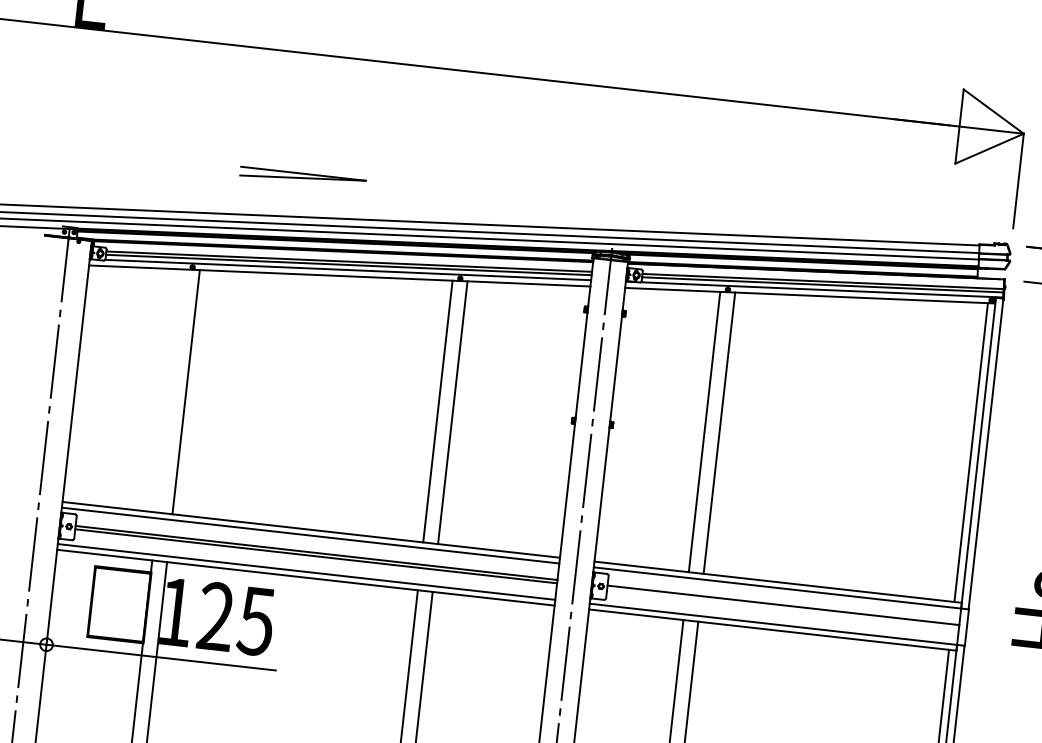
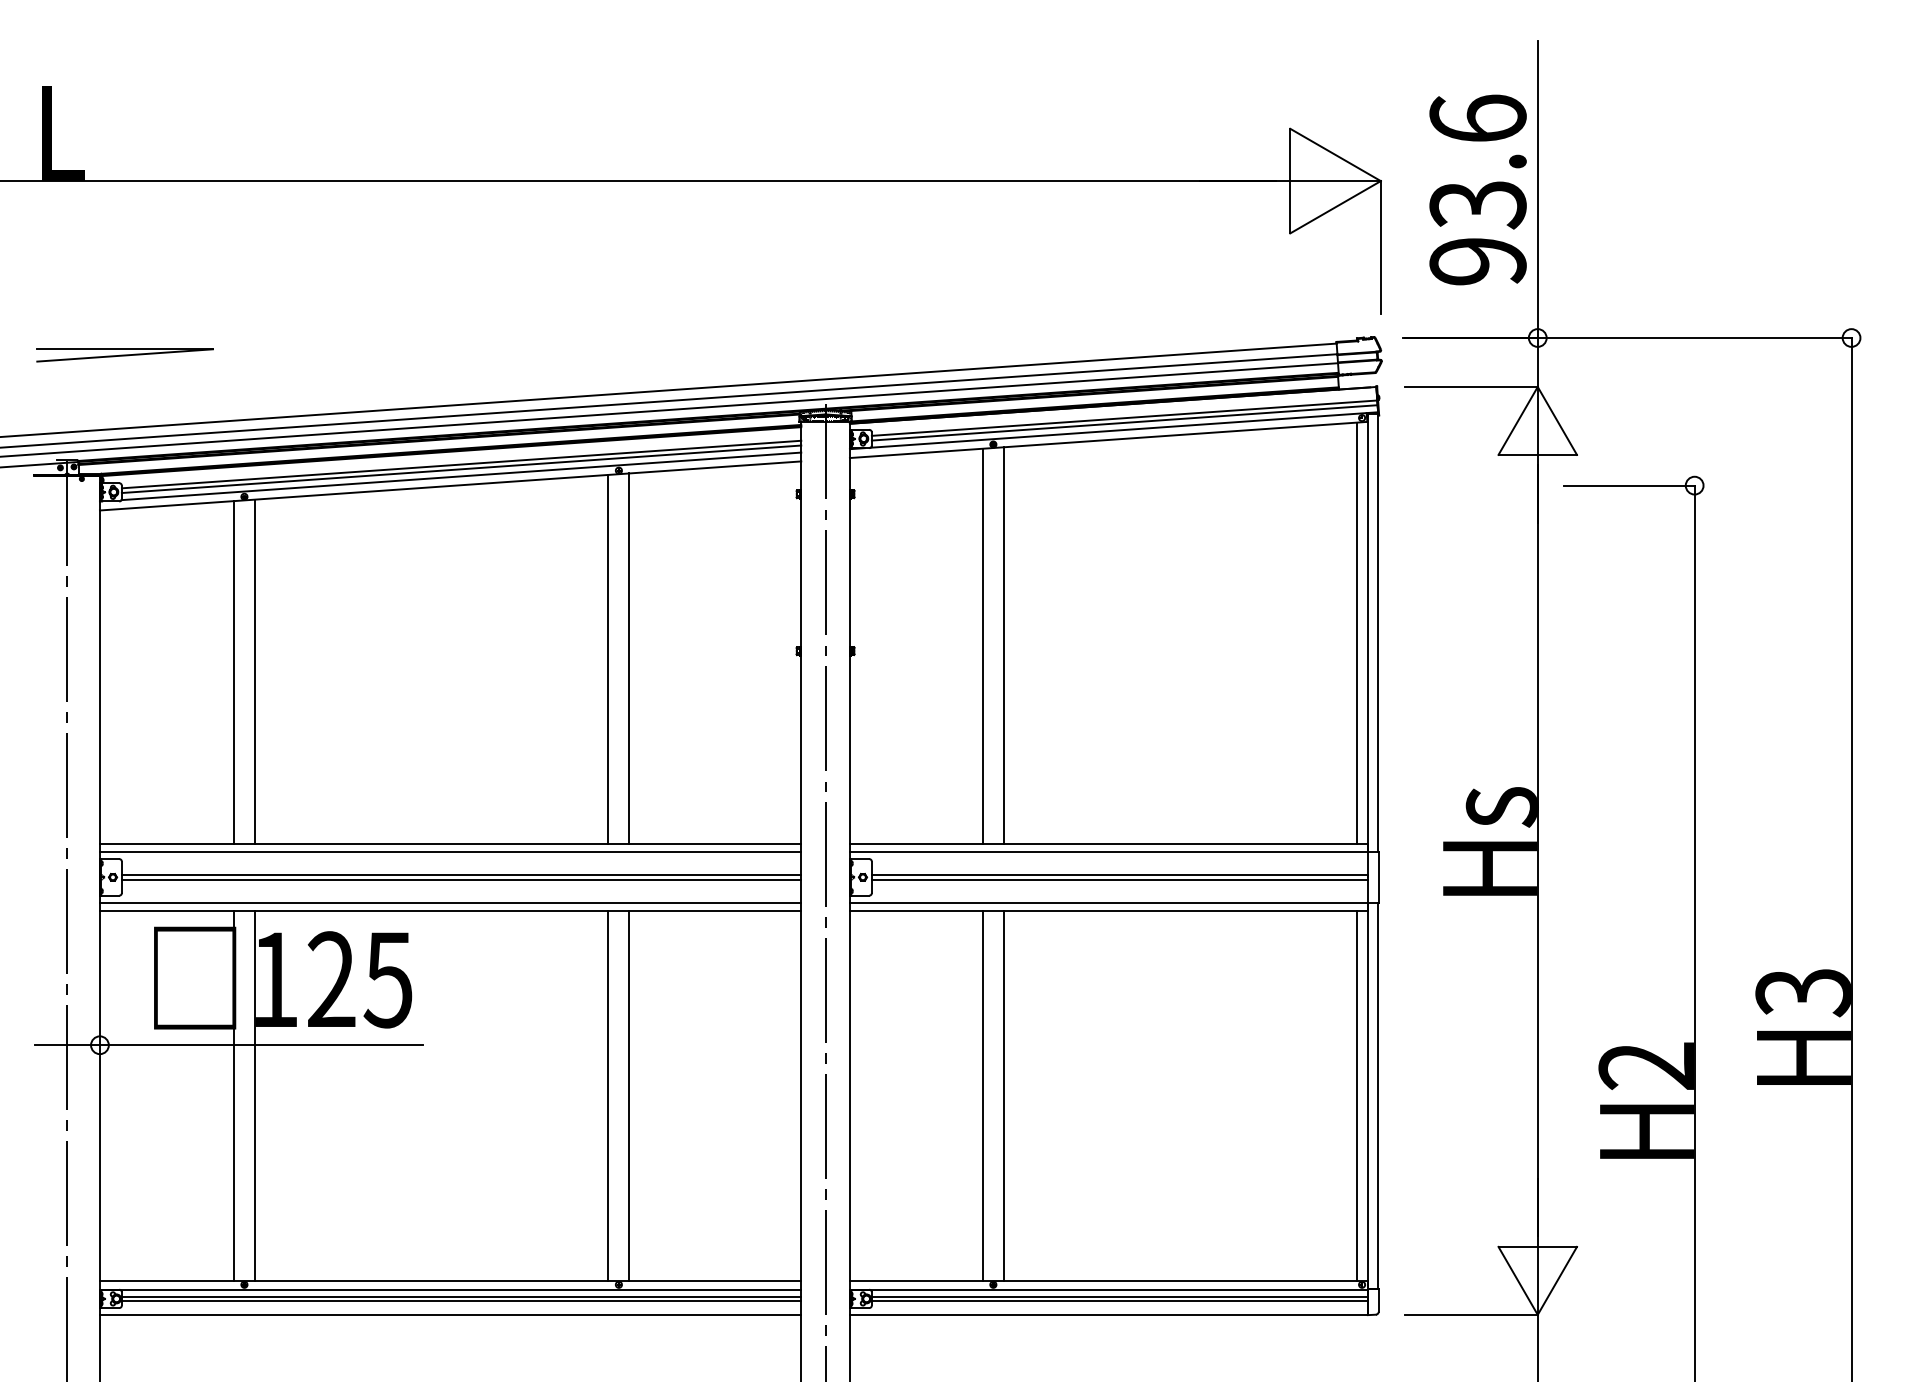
part: (302, 178) -> (124, 355), moved
line: (170, 391) -> (233, 672), added
line: (782, 608) -> (1119, 879), added

